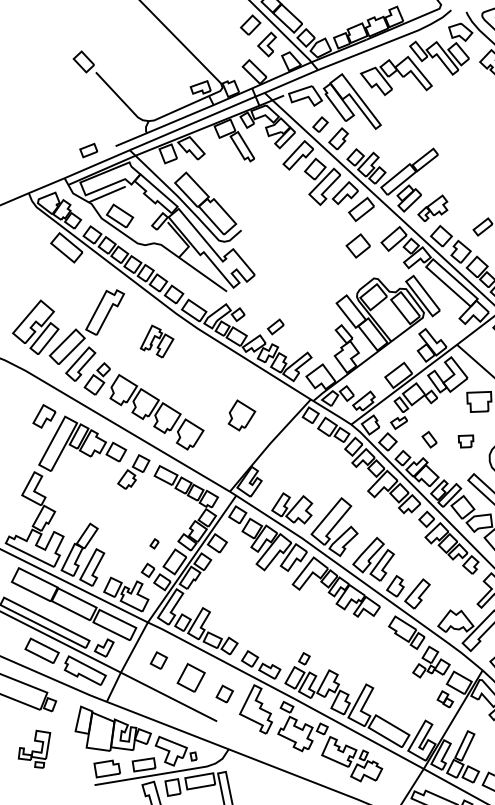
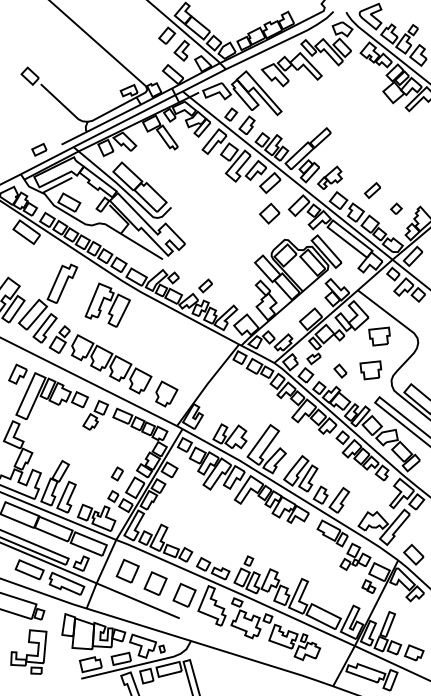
part: (157, 340) -> (107, 304), size x1.67
part: (241, 415) -> (166, 393), moved
part: (465, 441) -> (370, 370), size x1.67
part: (153, 543) -> (116, 473), size x1.67
part: (158, 659) -> (127, 570), size x1.67
part: (224, 693) -> (184, 594), size x1.67
part: (33, 748) -> (28, 651), size x1.43

